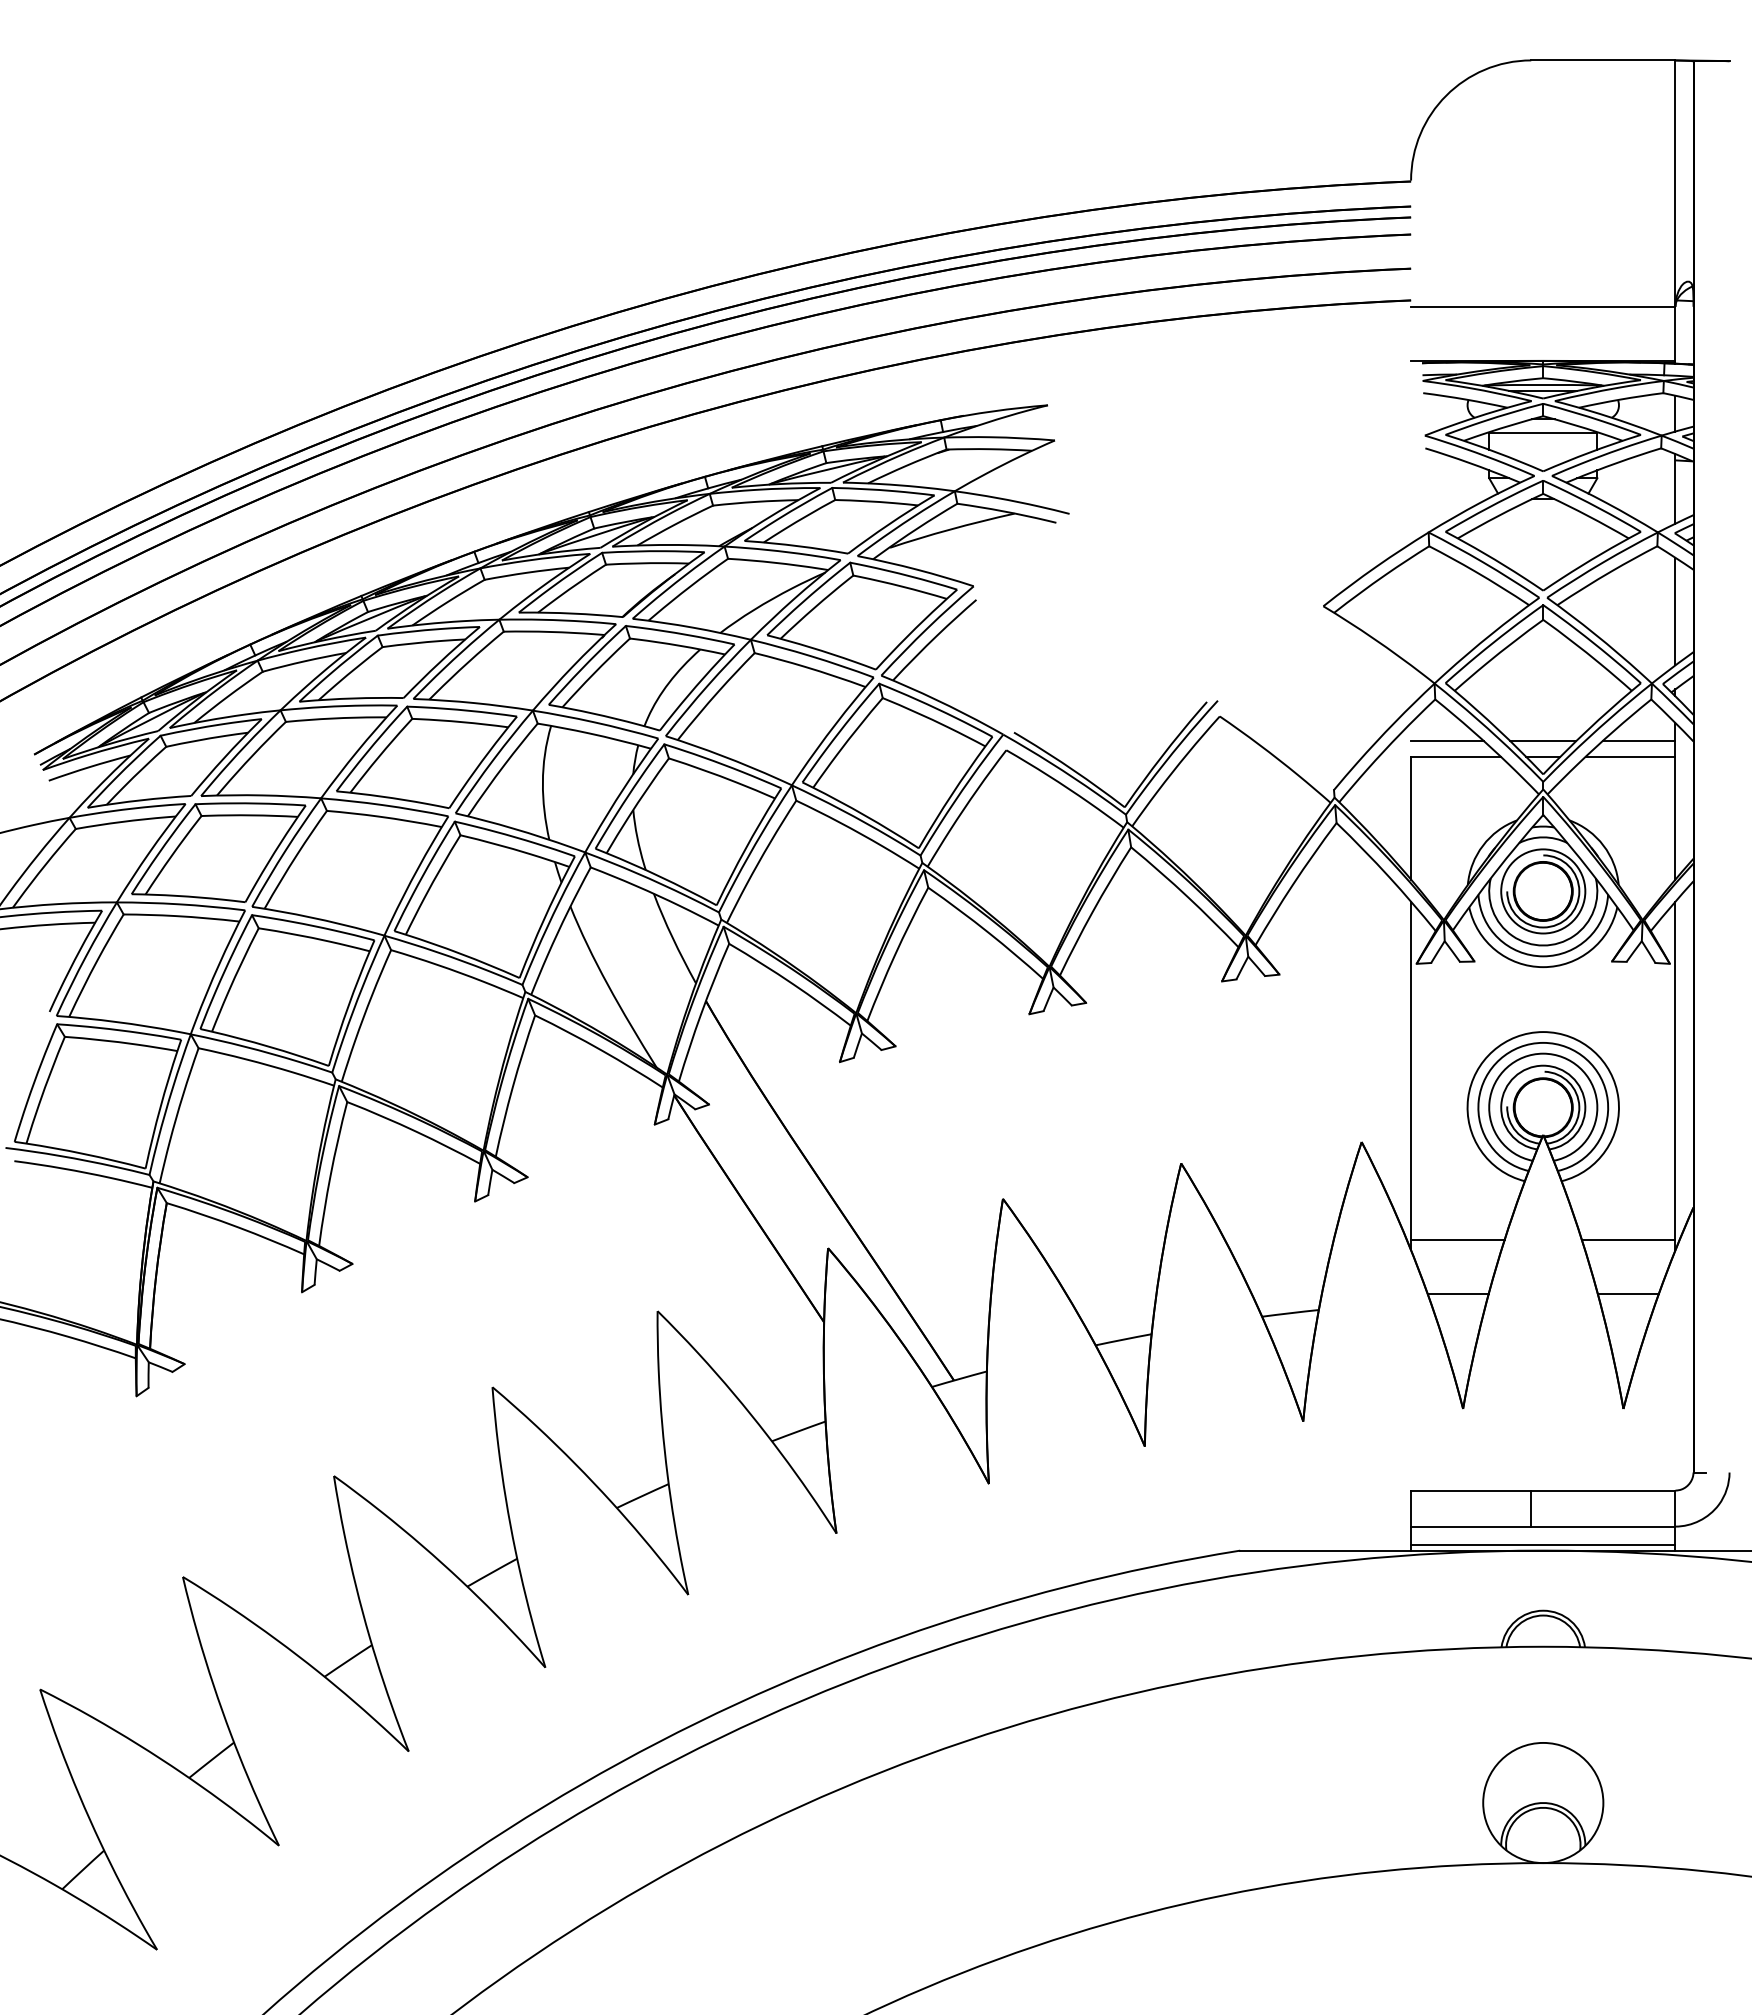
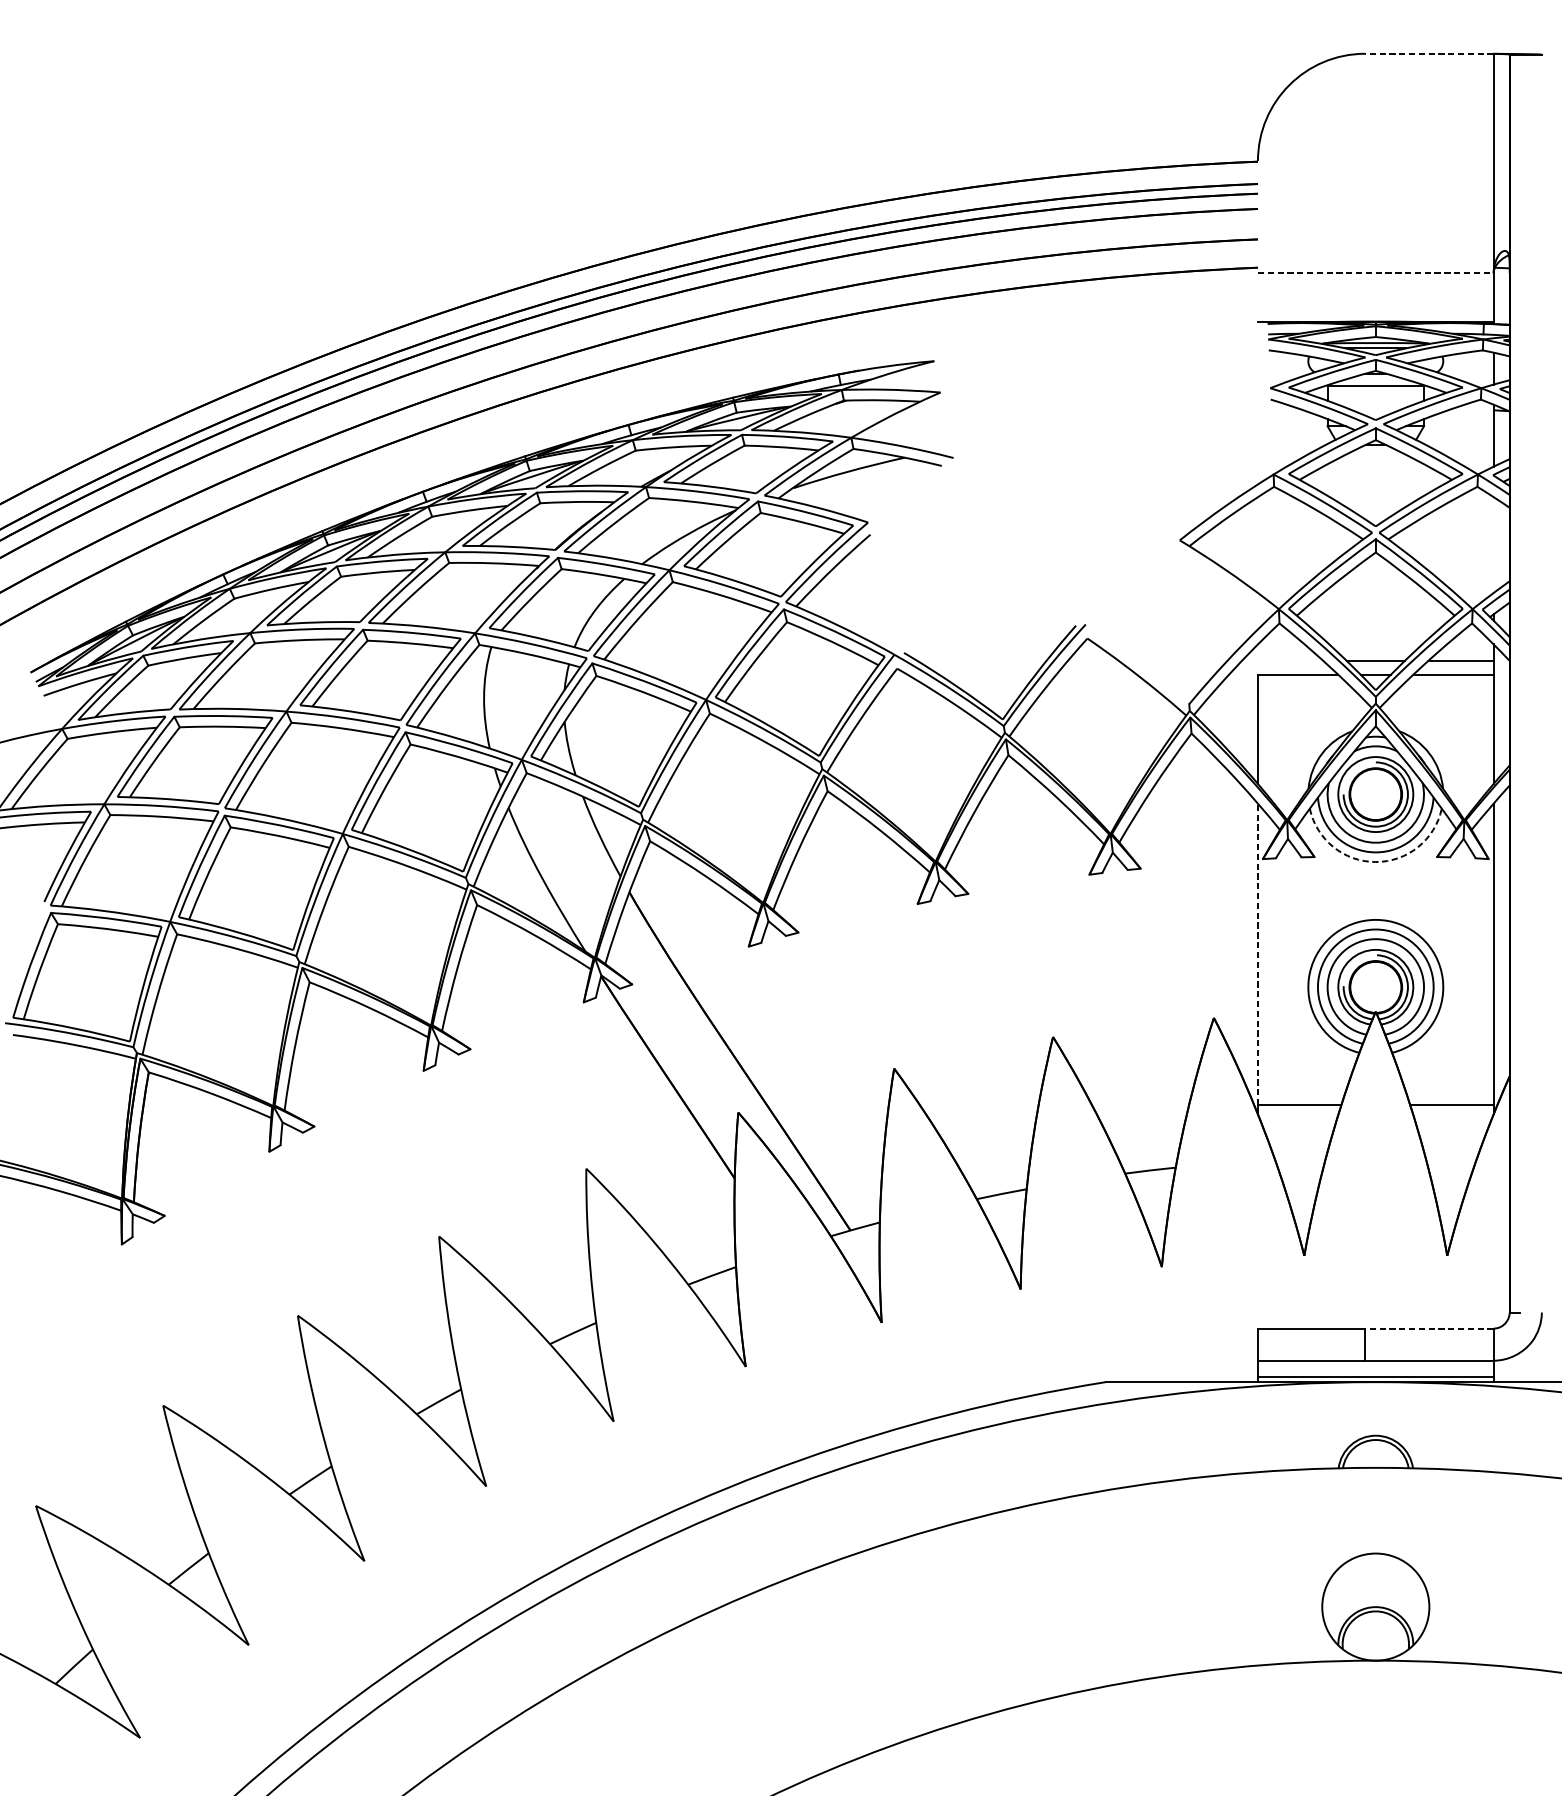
line: (1602, 60) -> (1428, 53), solid -> dashed
line: (1543, 306) -> (1376, 273), solid -> dashed
line: (1675, 611) -> (1493, 545), removed
line: (1447, 741) -> (1290, 660), removed
arc: (1543, 967) -> (1376, 862), solid -> dashed
line: (1411, 1070) -> (1258, 954), solid -> dashed
line: (1457, 1294) -> (1299, 1153), removed
line: (1627, 1294) -> (1450, 1153), removed
line: (1602, 1490) -> (1428, 1328), solid -> dashed

